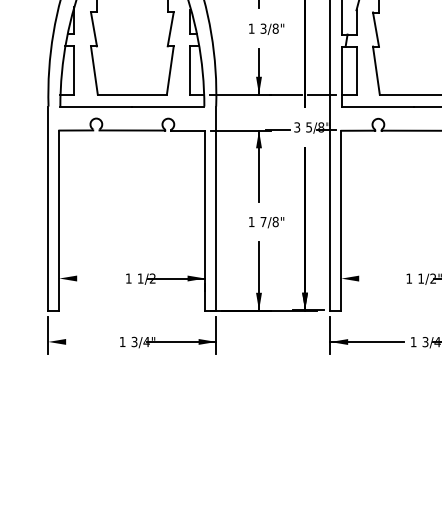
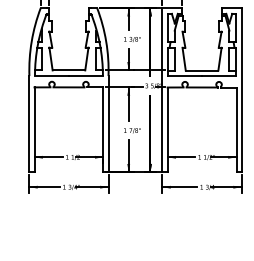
line: (88, 279) -> (48, 157), added
line: (368, 279) -> (180, 157), added
line: (80, 342) -> (44, 187), added

